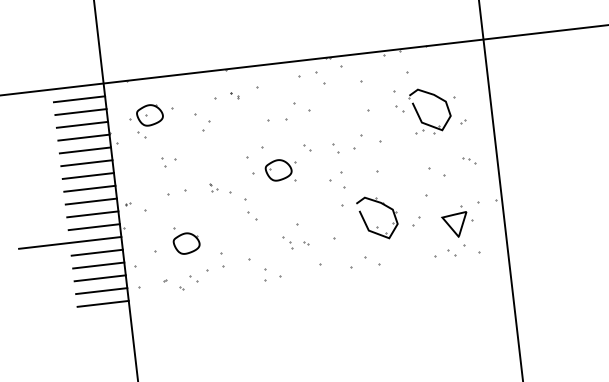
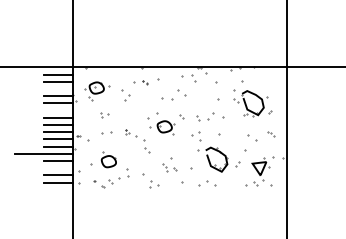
line: (82, 125) -> (58, 89), removed
line: (86, 163) -> (58, 110), removed
line: (98, 266) -> (58, 168), removed
line: (102, 303) -> (58, 189), removed

